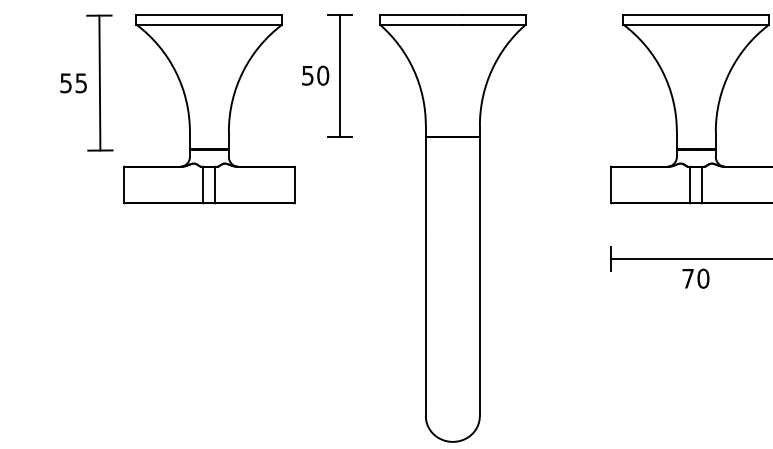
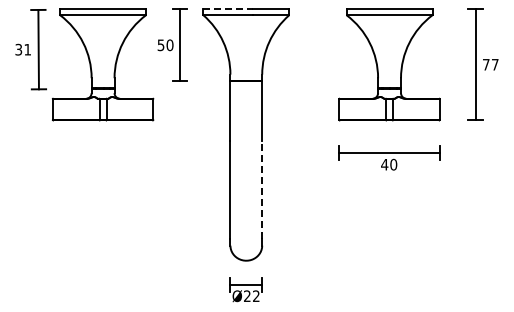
line: (420, 14) -> (227, 9), solid -> dashed
text: (72, 82) -> (22, 49), 55 -> 31
text: (687, 278) -> (384, 164), 70 -> 40
line: (480, 320) -> (262, 189), solid -> dashed

